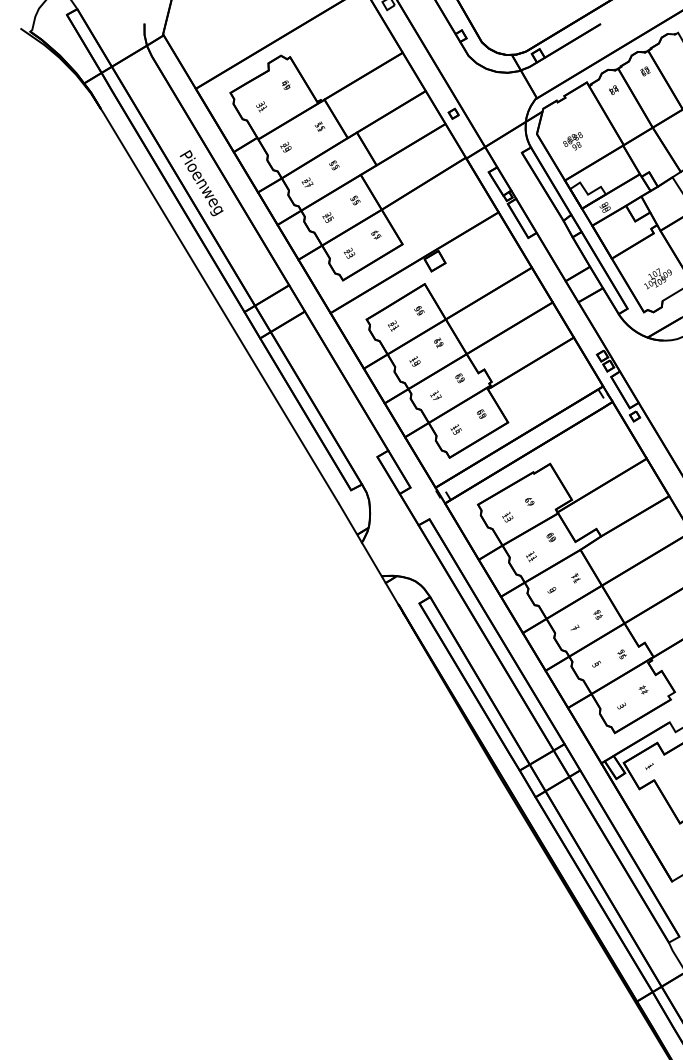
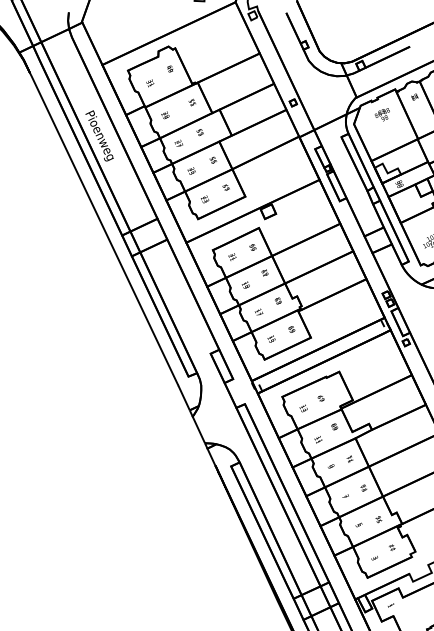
text: (572, 141) -> (381, 114), moved

